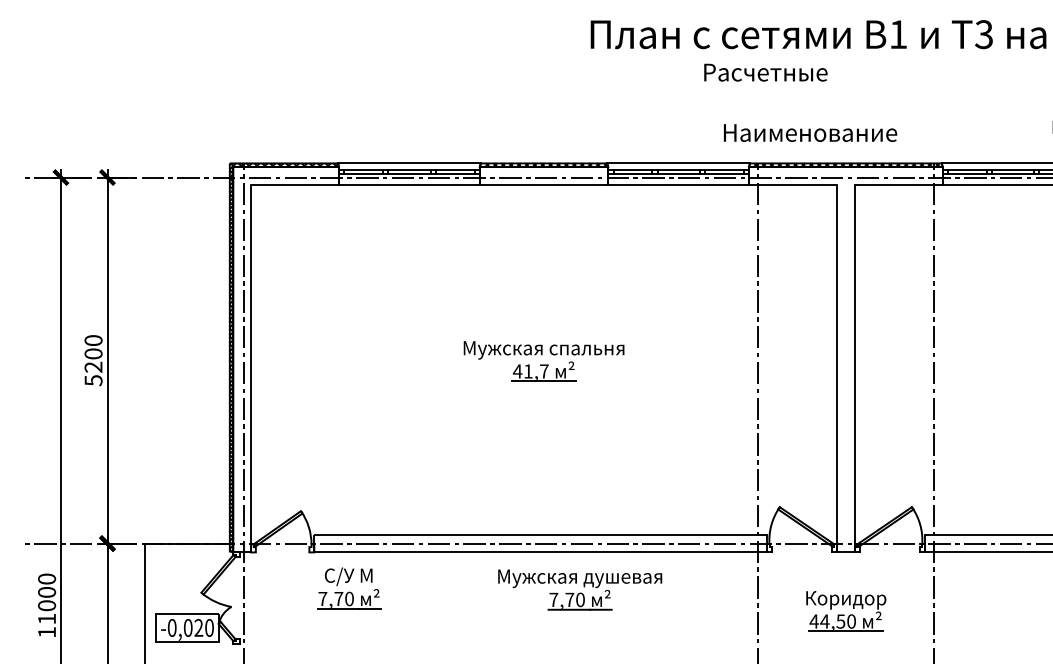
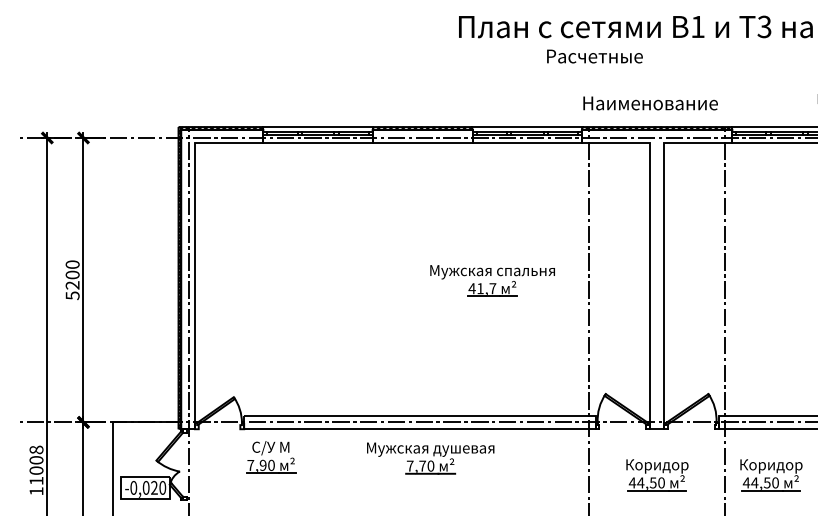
text: (810, 133) -> (650, 103), moved
part: (543, 360) -> (492, 280), moved
text: (47, 578) -> (36, 449), 11000 -> 11008
part: (579, 590) -> (430, 458), moved
text: (337, 597) -> (262, 464), 7,70 -> 7,90
part: (993, 611) -> (771, 475), added

